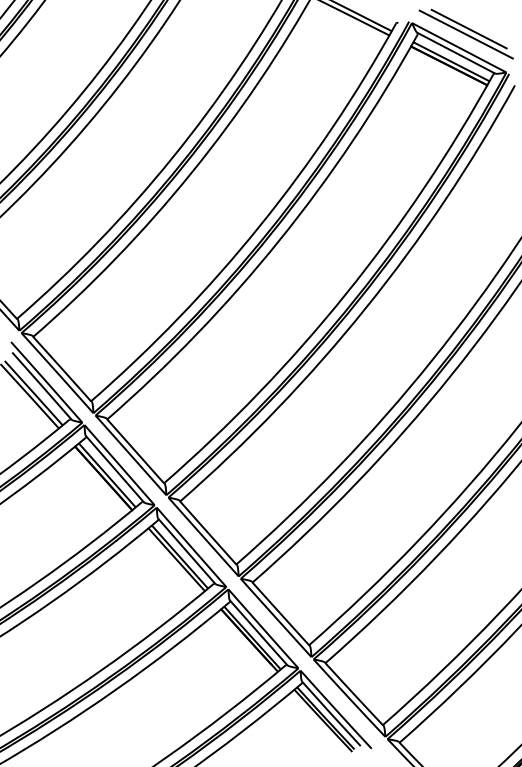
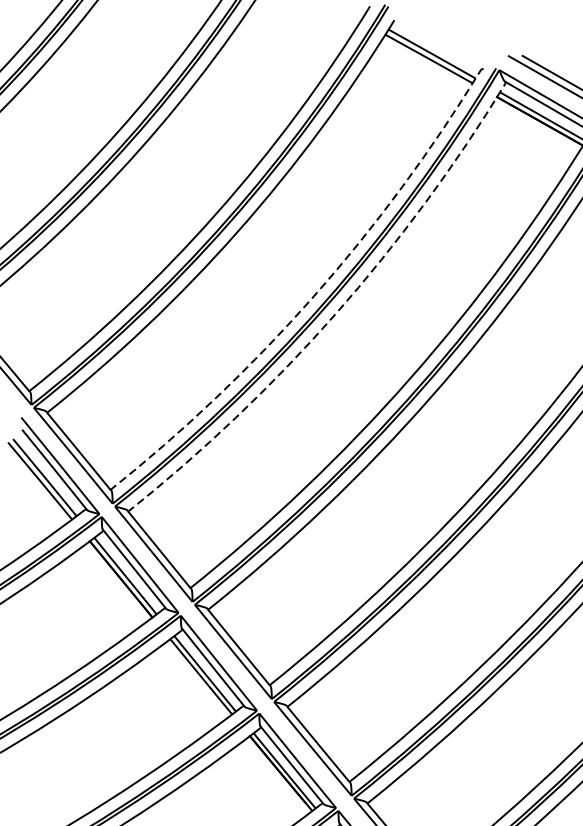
arc: (259, 225) -> (313, 295), solid -> dashed
arc: (279, 240) -> (335, 314), solid -> dashed

